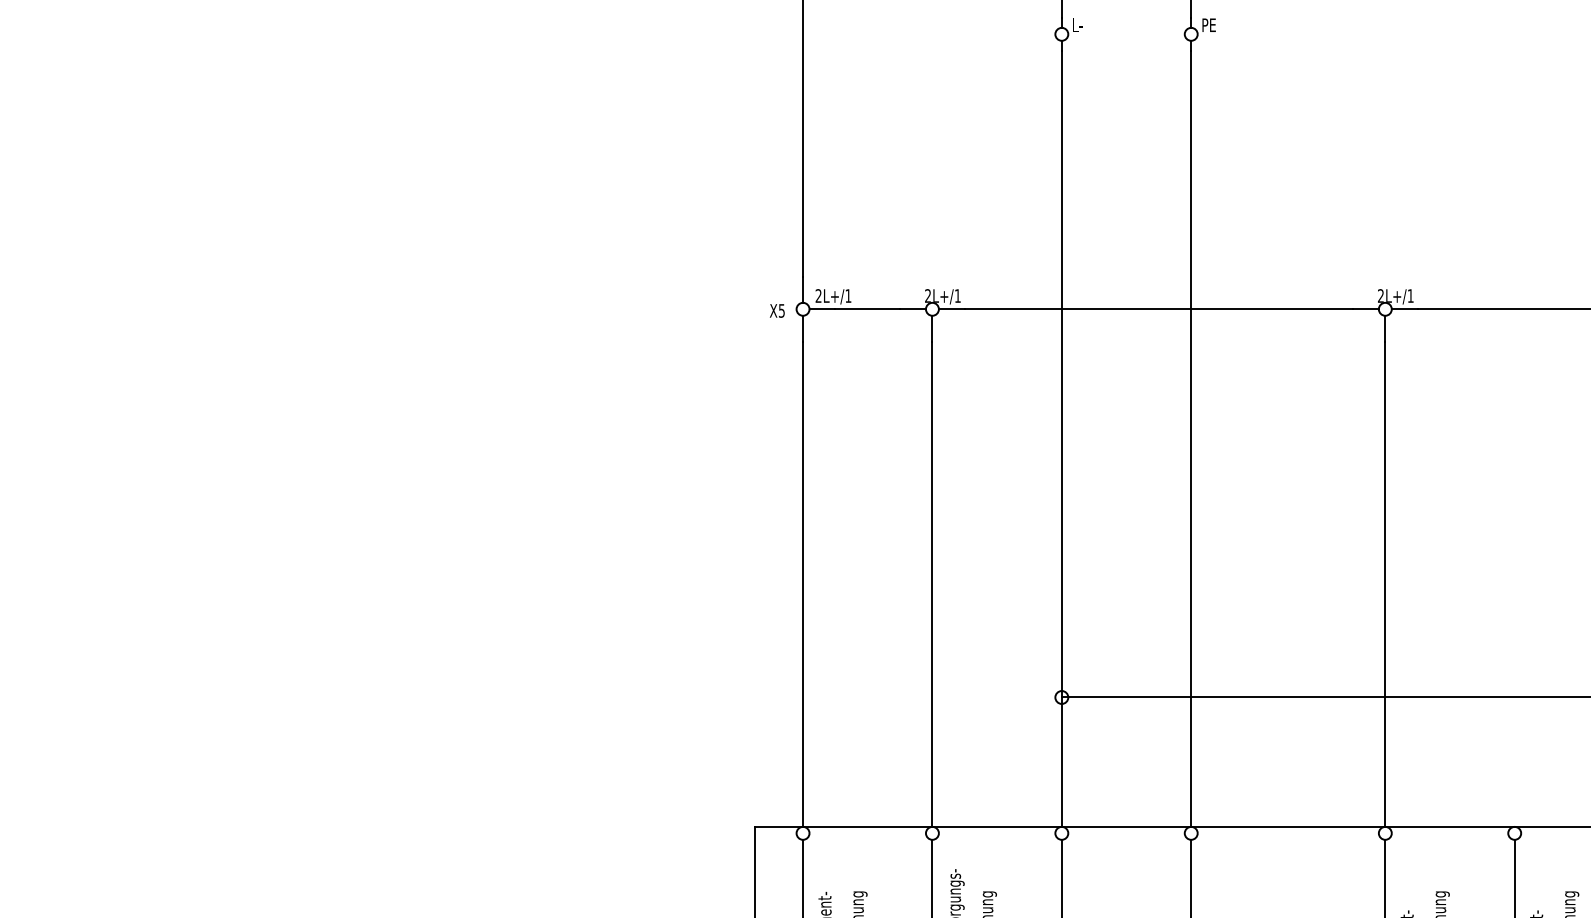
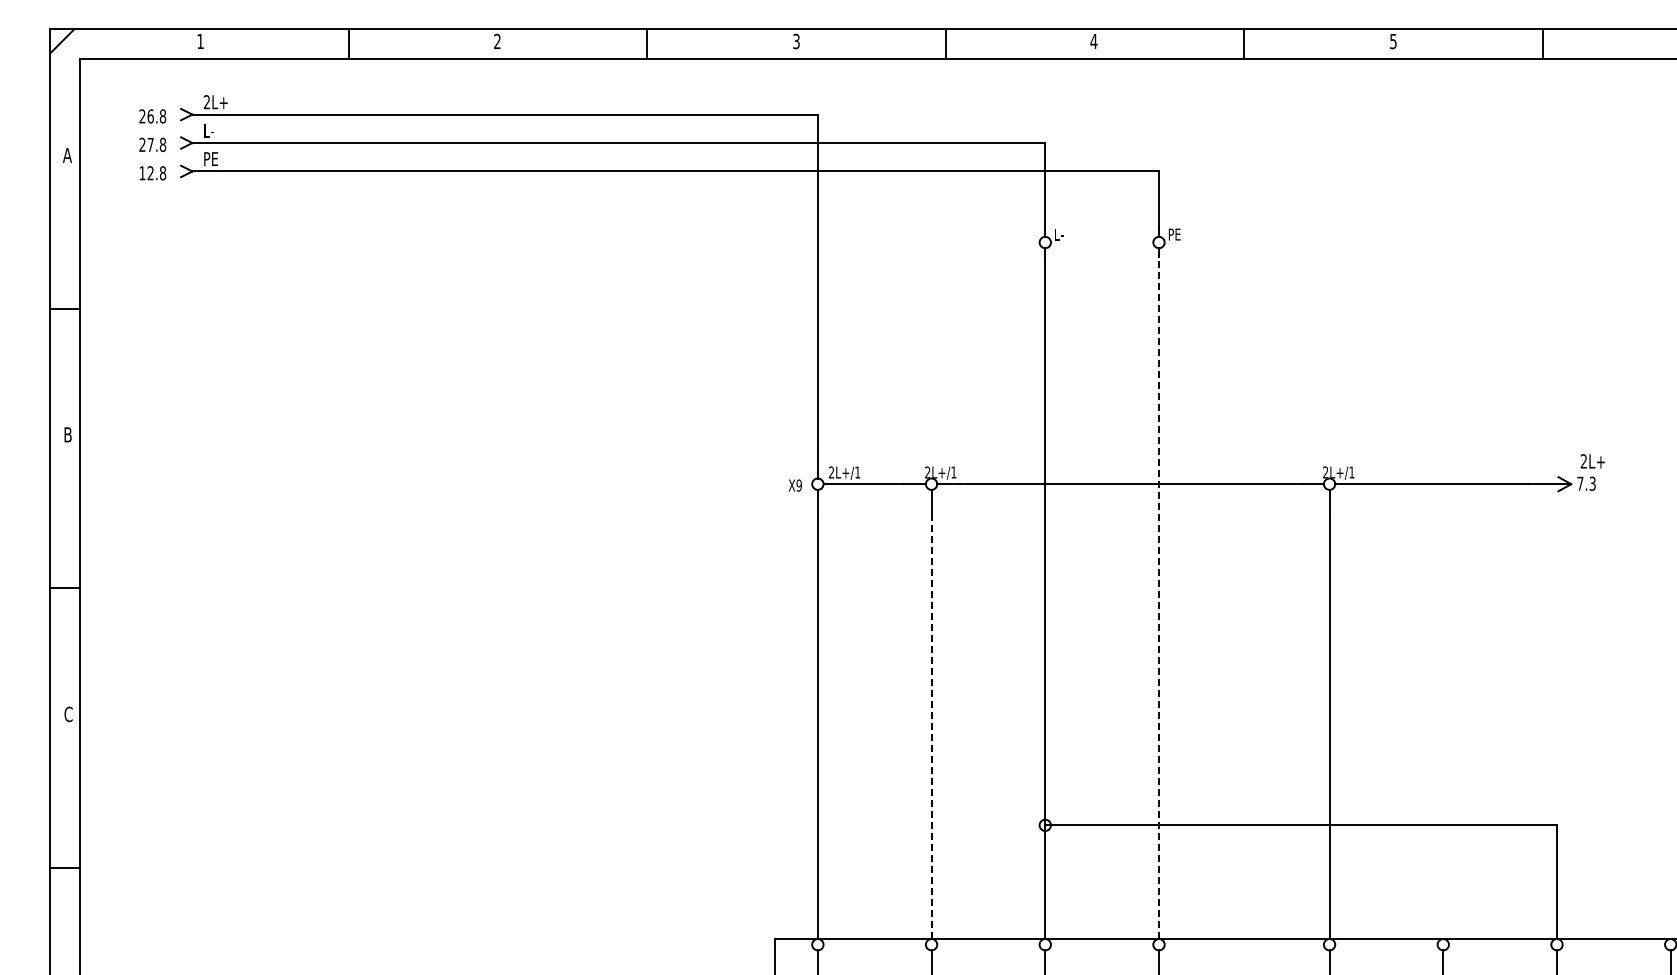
text: (781, 310) -> (798, 485), X5 -> X9
line: (1191, 438) -> (1159, 597), solid -> dashed
line: (932, 583) -> (931, 725), solid -> dashed

